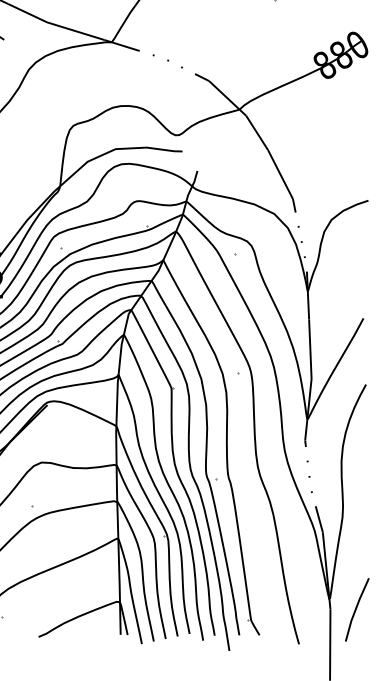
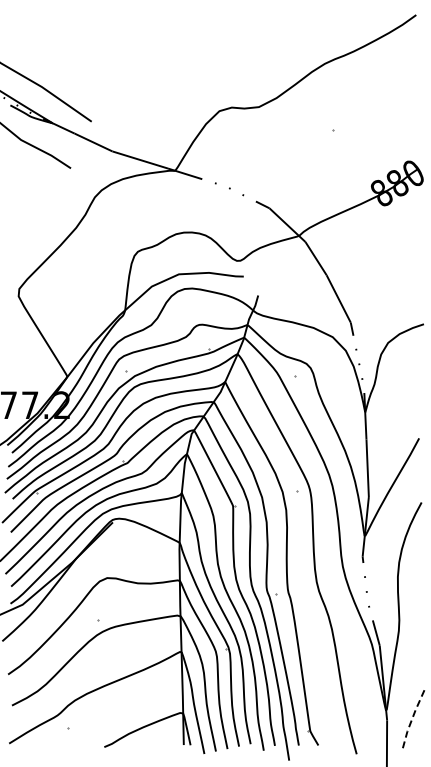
line: (355, 609) -> (411, 720), solid -> dashed

